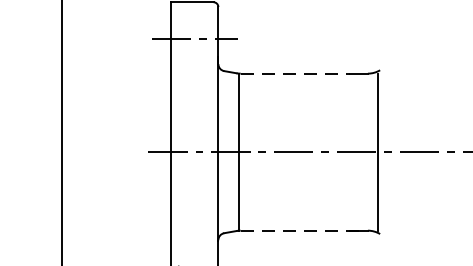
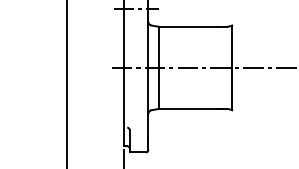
line: (295, 72) -> (188, 26), dashed -> solid
line: (298, 229) -> (190, 108), dashed -> solid

